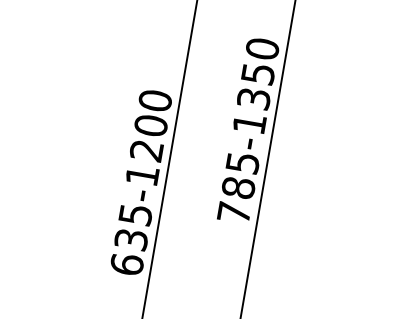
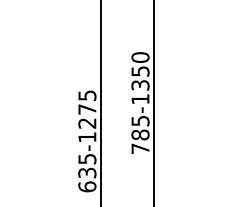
text: (153, 113) -> (87, 102), 635-1200 -> 635-1275

